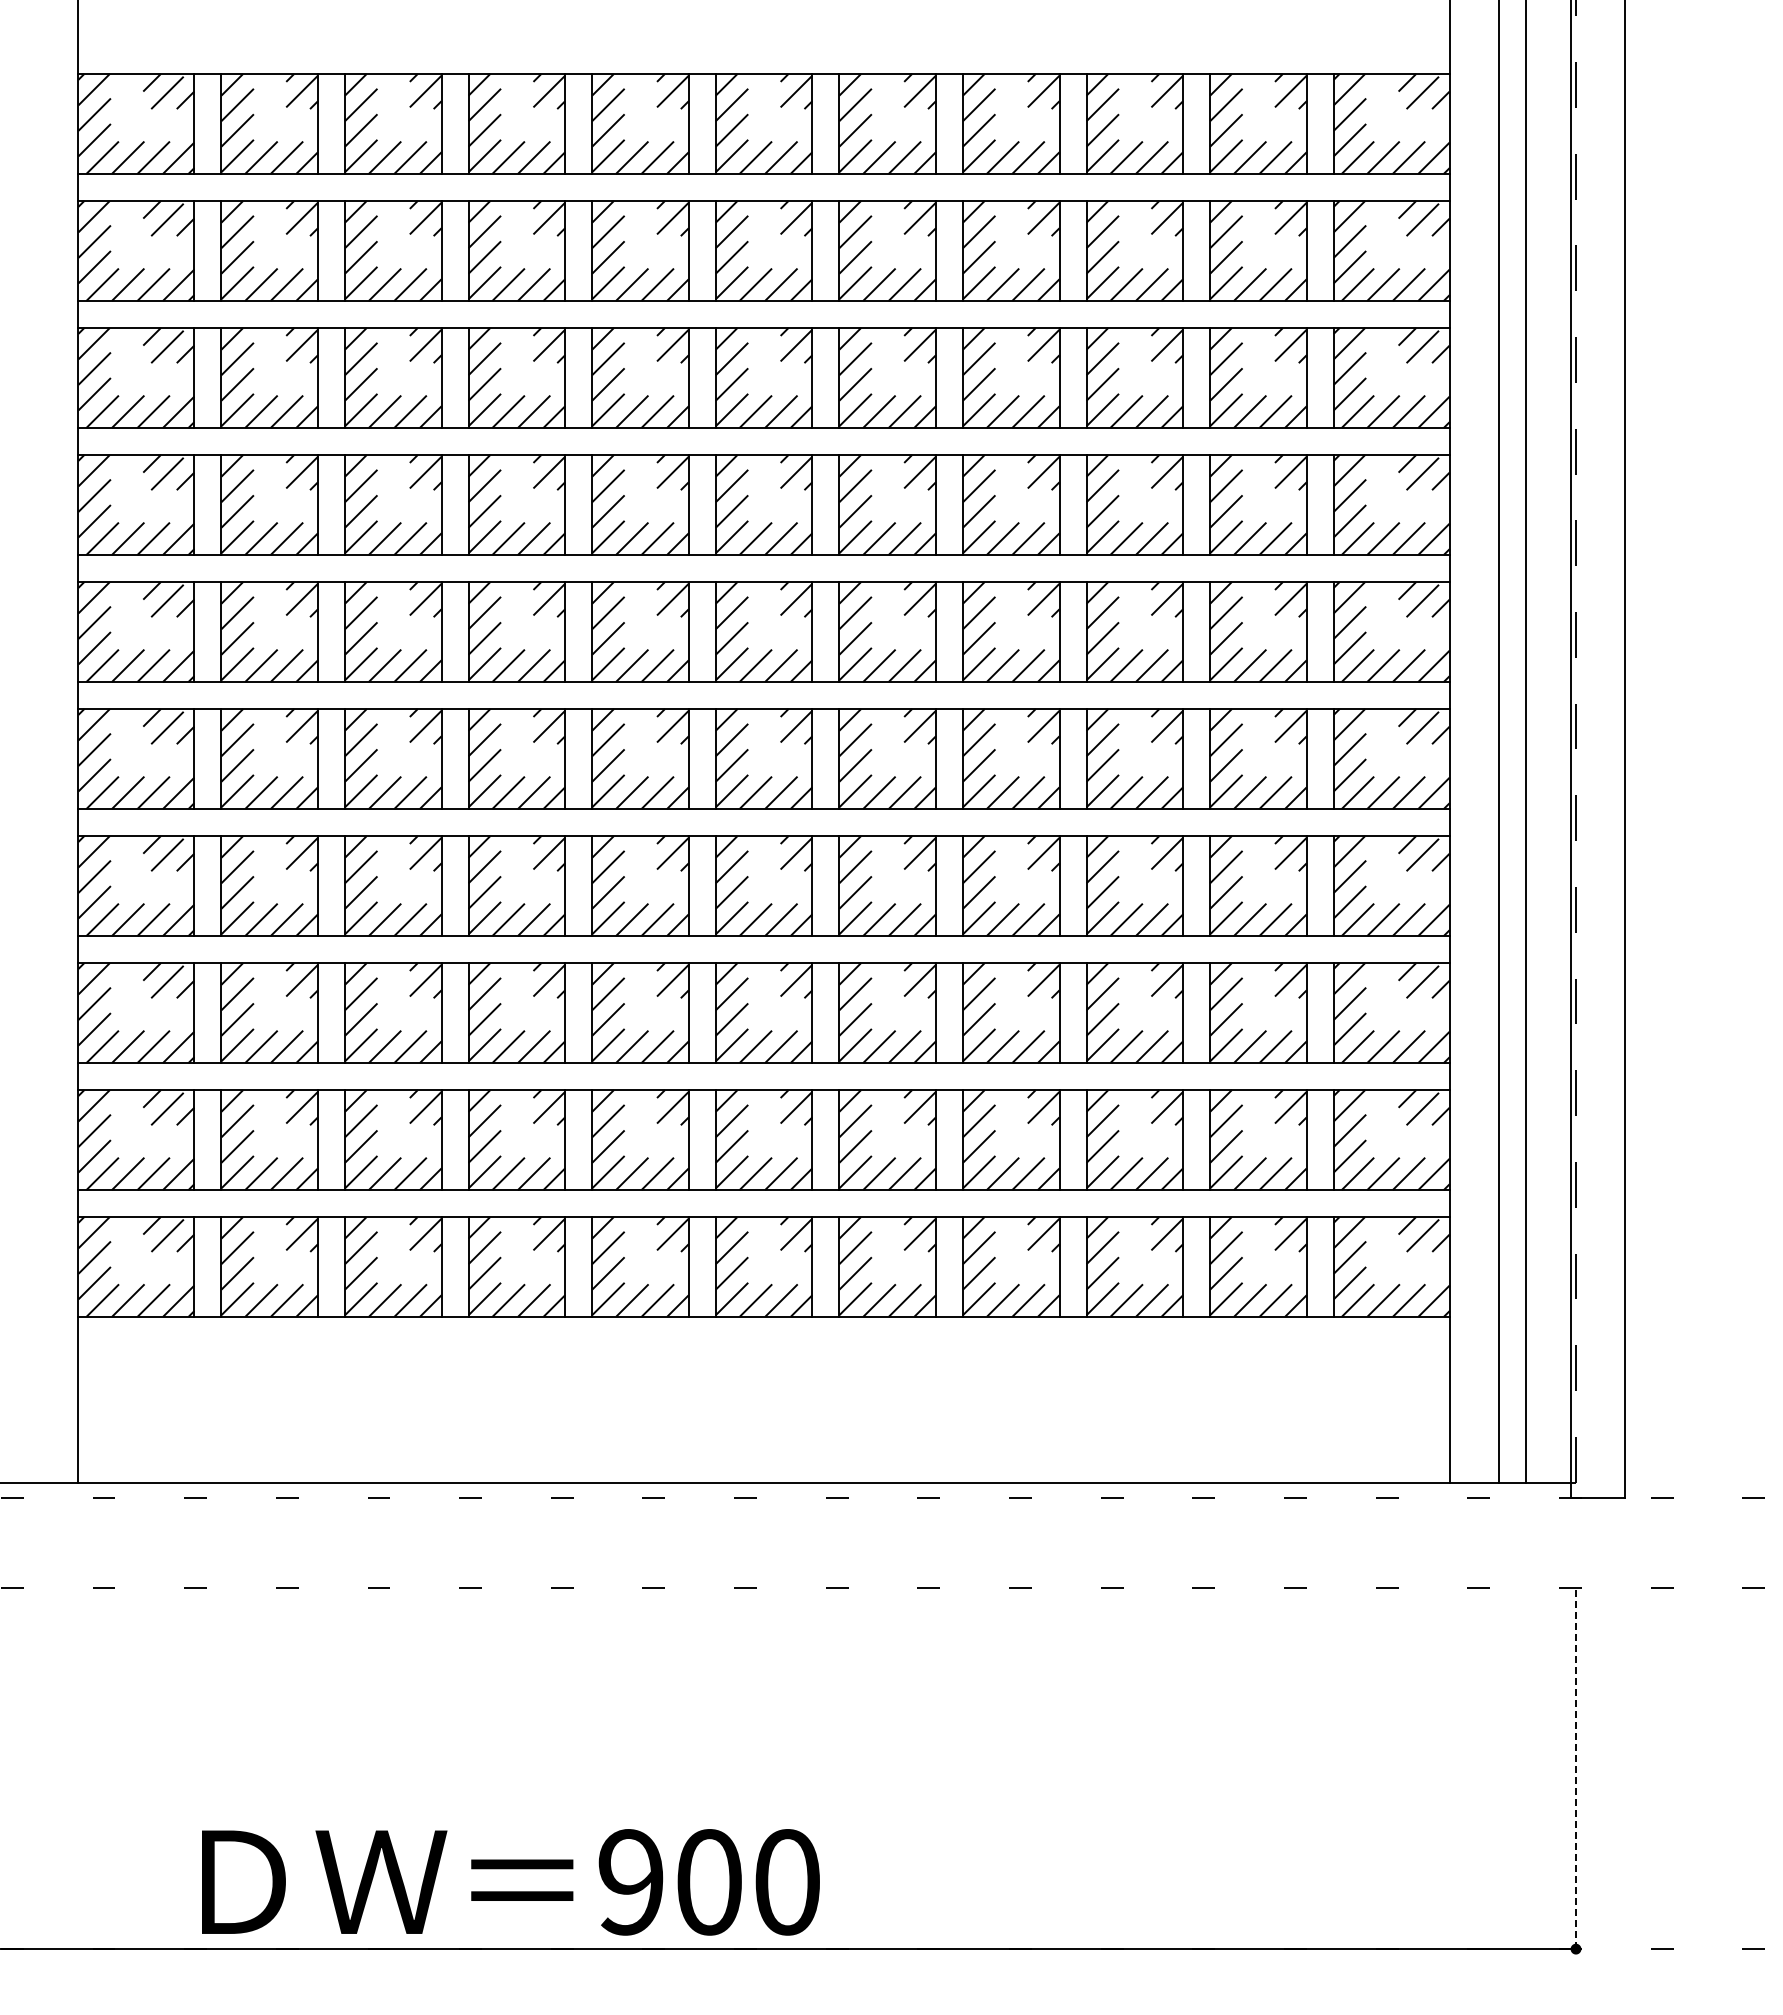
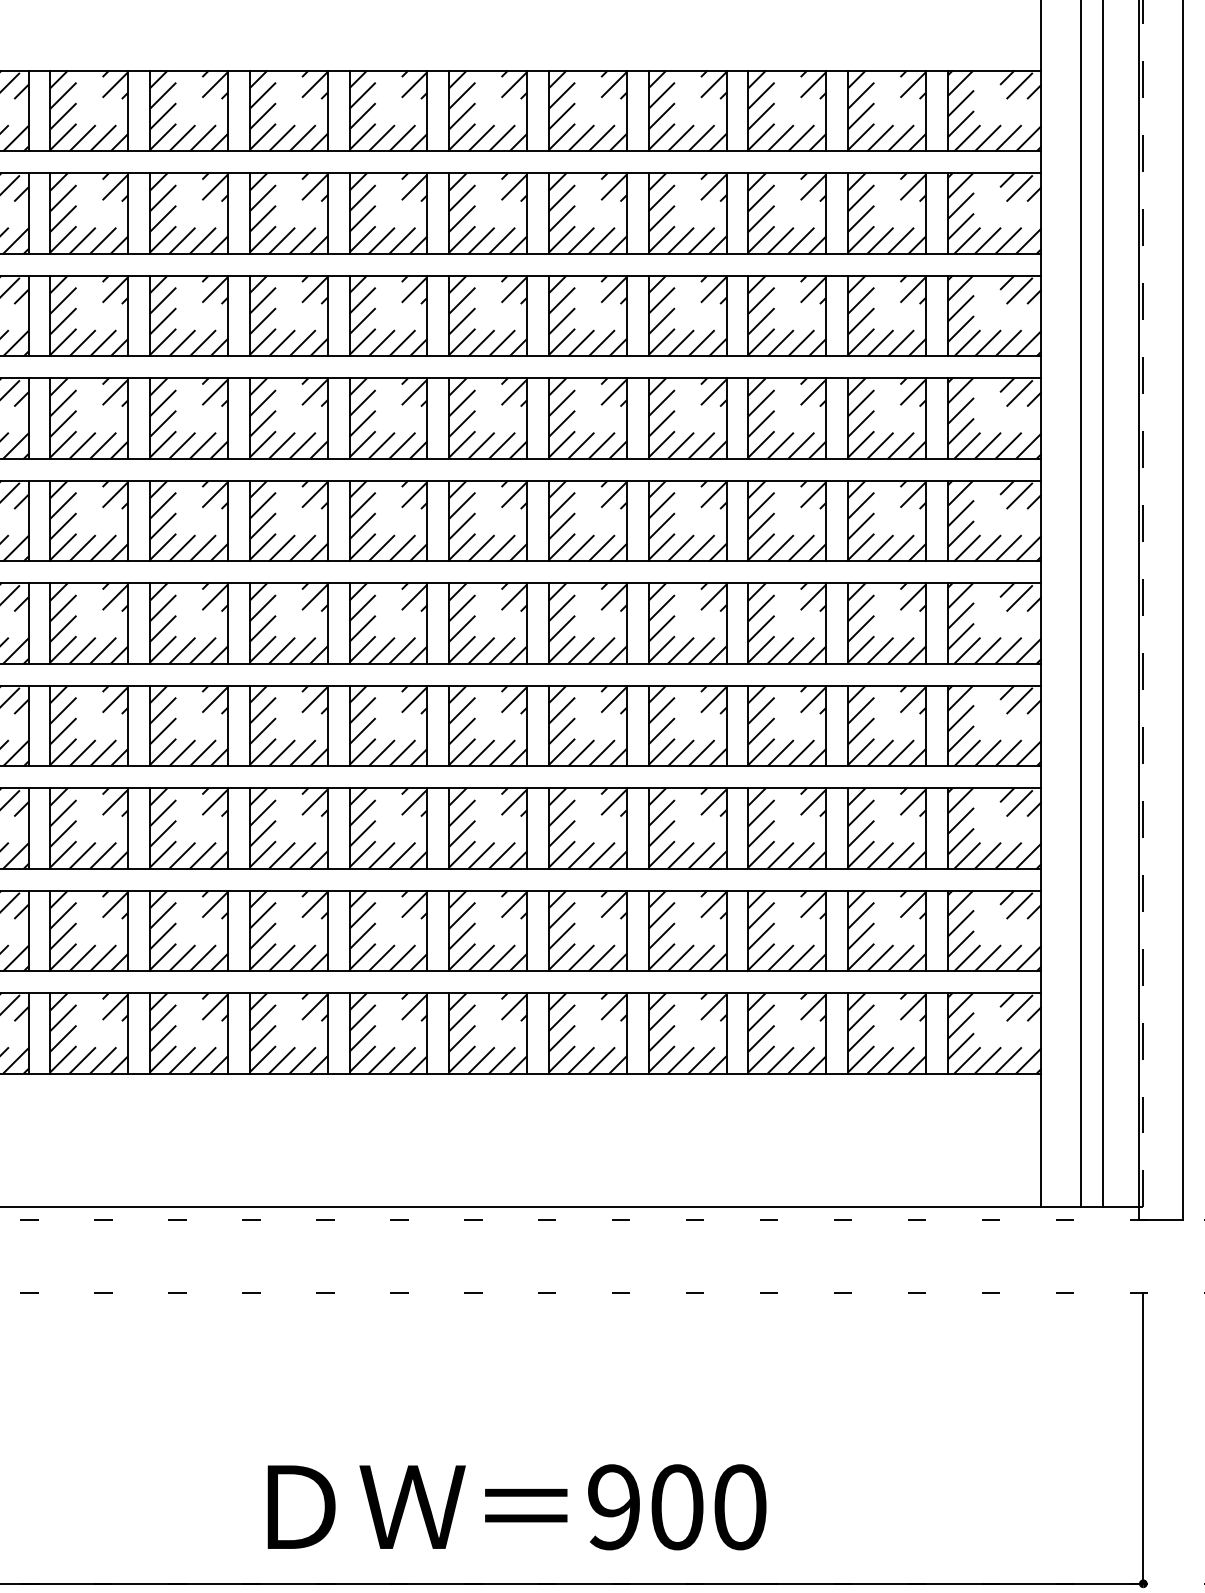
line: (1576, 1768) -> (1143, 1438), dashed -> solid
text: (510, 1882) -> (516, 1507), moved

